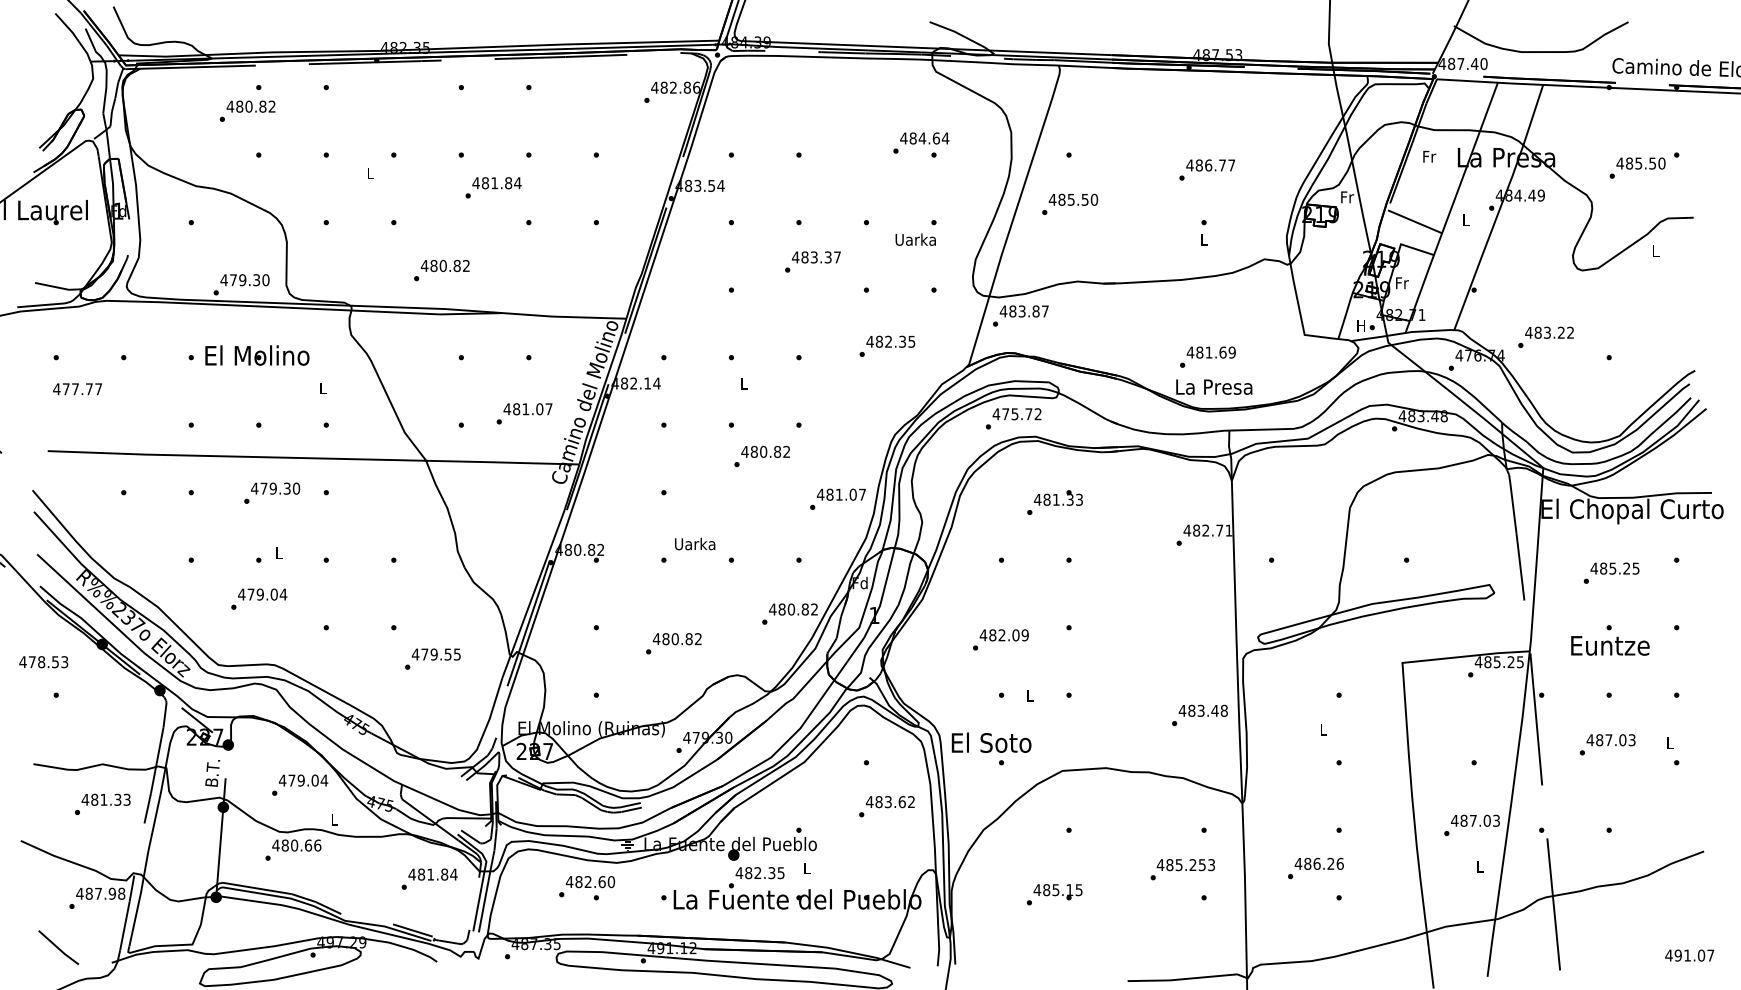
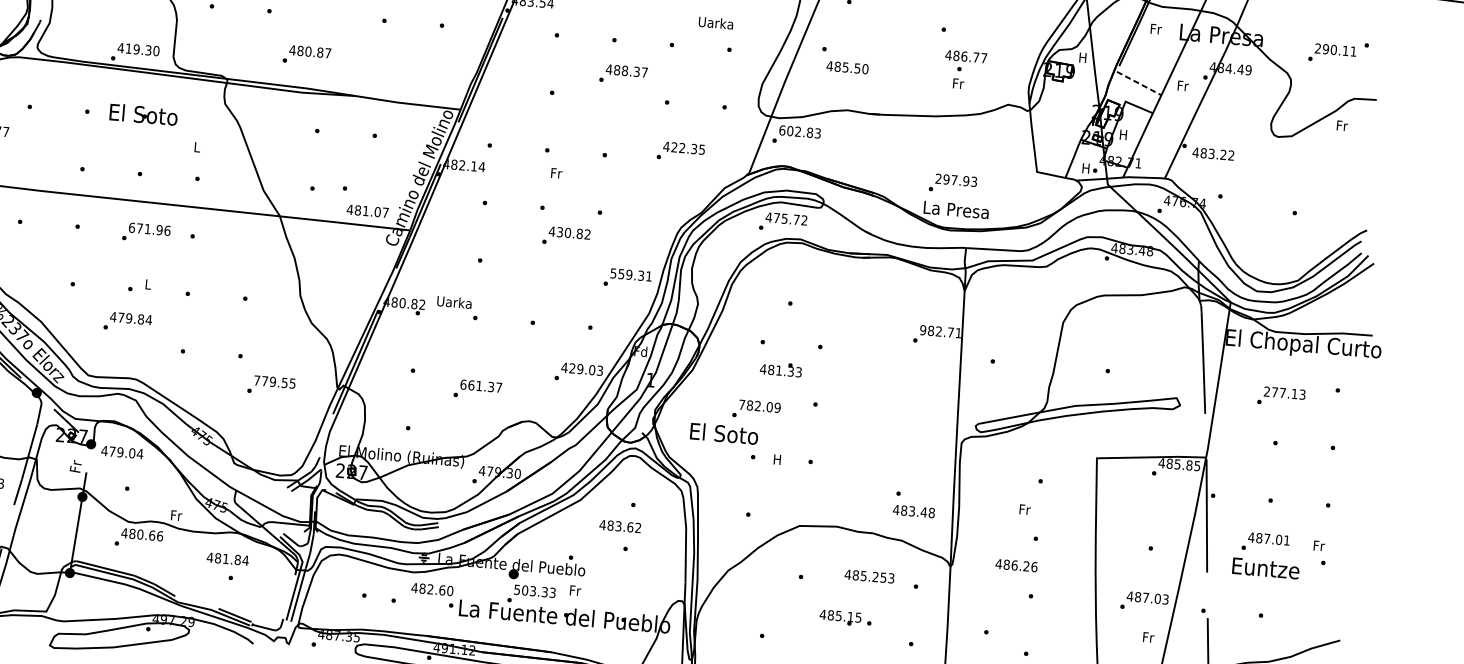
text: (1640, 163) -> (1335, 50), 485.50 -> 290.11
text: (1210, 165) -> (966, 56), moved
text: (1347, 197) -> (1083, 58), Fr -> H
text: (1073, 199) -> (847, 67), moved
text: (1466, 220) -> (1183, 86), L -> Fr
line: (1415, 222) -> (1139, 84), solid -> dashed
text: (915, 239) -> (715, 22), moved
text: (1204, 239) -> (958, 83), L -> Fr
text: (1655, 251) -> (1341, 126), L -> Fr
text: (813, 257) -> (624, 70), 483.37 -> 488.37
text: (466, 265) -> (328, 52), 480.82 -> 480.87
text: (233, 280) -> (128, 49), 479.30 -> 419.30
text: (1402, 283) -> (1124, 135), Fr -> H
text: (1023, 311) -> (799, 131), 483.87 -> 602.83
text: (1549, 332) -> (1213, 153), moved
text: (879, 341) -> (674, 147), 482.35 -> 422.35
text: (1210, 352) -> (955, 180), 481.69 -> 297.93
text: (257, 355) -> (143, 114), El Molino -> El Soto
text: (744, 383) -> (556, 173), L -> Fr
text: (527, 409) -> (367, 211), moved
text: (753, 451) -> (559, 231), 480.82 -> 430.82
text: (275, 488) -> (149, 229), 479.30 -> 671.96
text: (840, 494) -> (630, 274), 481.07 -> 559.31
text: (1058, 497) -> (781, 368), moved
text: (1187, 530) -> (923, 330), 482.71 -> 982.71
text: (695, 543) -> (454, 301), moved
text: (1614, 568) -> (1284, 393), 485.25 -> 277.13
text: (273, 594) -> (140, 319), 479.04 -> 479.84
text: (797, 609) -> (585, 369), 480.82 -> 429.03
text: (983, 635) -> (742, 404), 482.09 -> 782.09
text: (676, 639) -> (480, 386), 480.82 -> 661.37
text: (1610, 645) -> (1266, 568), moved
text: (415, 654) -> (257, 380), 479.55 -> 779.55
text: (1510, 662) -> (1188, 465), 485.25 -> 485.85
text: (1029, 695) -> (776, 459), L -> H
text: (1202, 710) -> (913, 511), moved
text: (1323, 729) -> (1024, 509), L -> Fr
text: (1631, 740) -> (1286, 540), 487.03 -> 487.01
text: (991, 742) -> (724, 433), moved
text: (1670, 743) -> (1319, 546), L -> Fr
text: (212, 773) -> (75, 467), B.T. -> Fr
text: (303, 780) -> (122, 452), moved
text: (890, 802) -> (620, 526), moved
text: (334, 819) -> (176, 515), L -> Fr
text: (1318, 863) -> (1015, 565), moved
text: (1185, 865) -> (869, 576), moved
text: (1480, 866) -> (1148, 637), L -> Fr
text: (807, 868) -> (575, 590), L -> Fr
text: (759, 873) -> (534, 591), 482.35 -> 503.33
text: (432, 874) -> (227, 559), moved
text: (590, 882) -> (432, 589), moved
text: (1057, 892) -> (839, 618), moved

